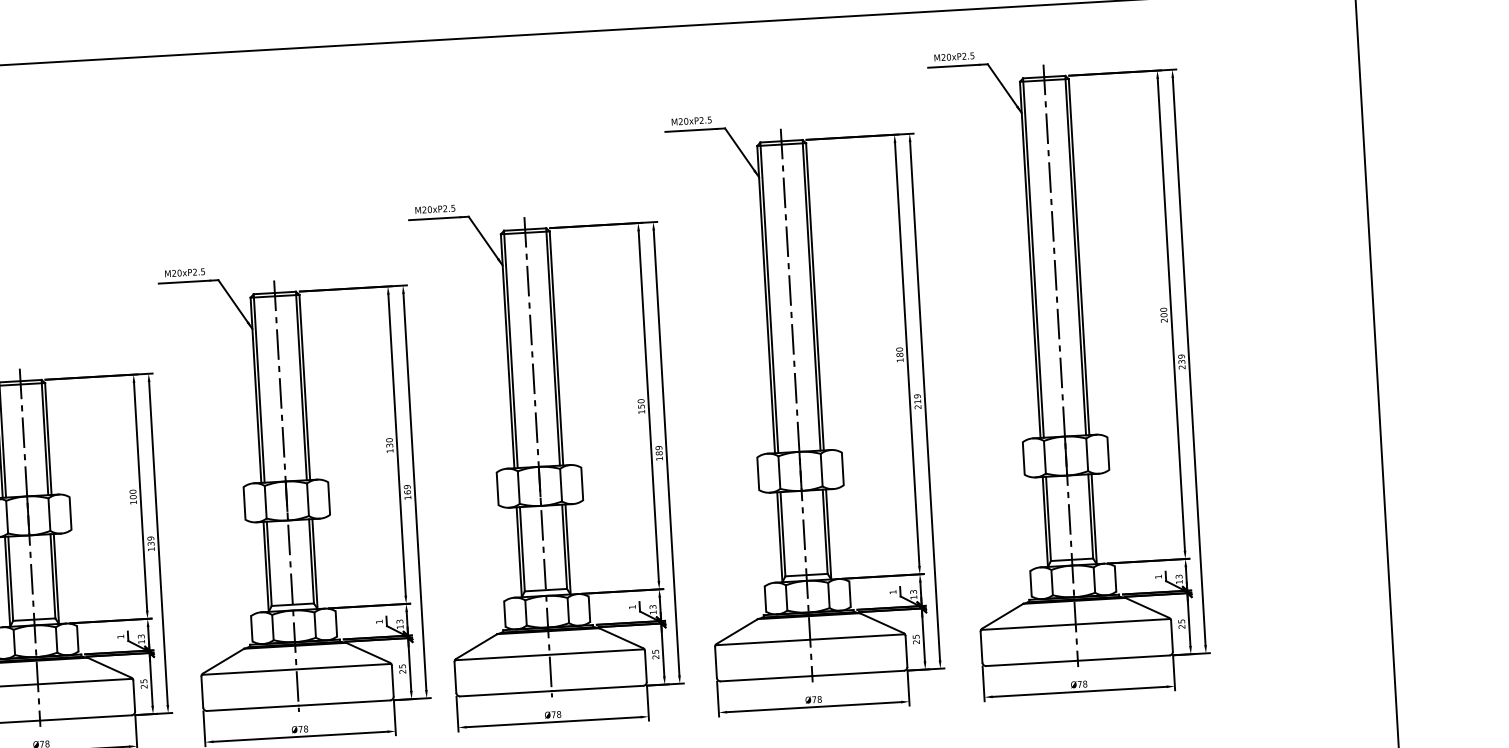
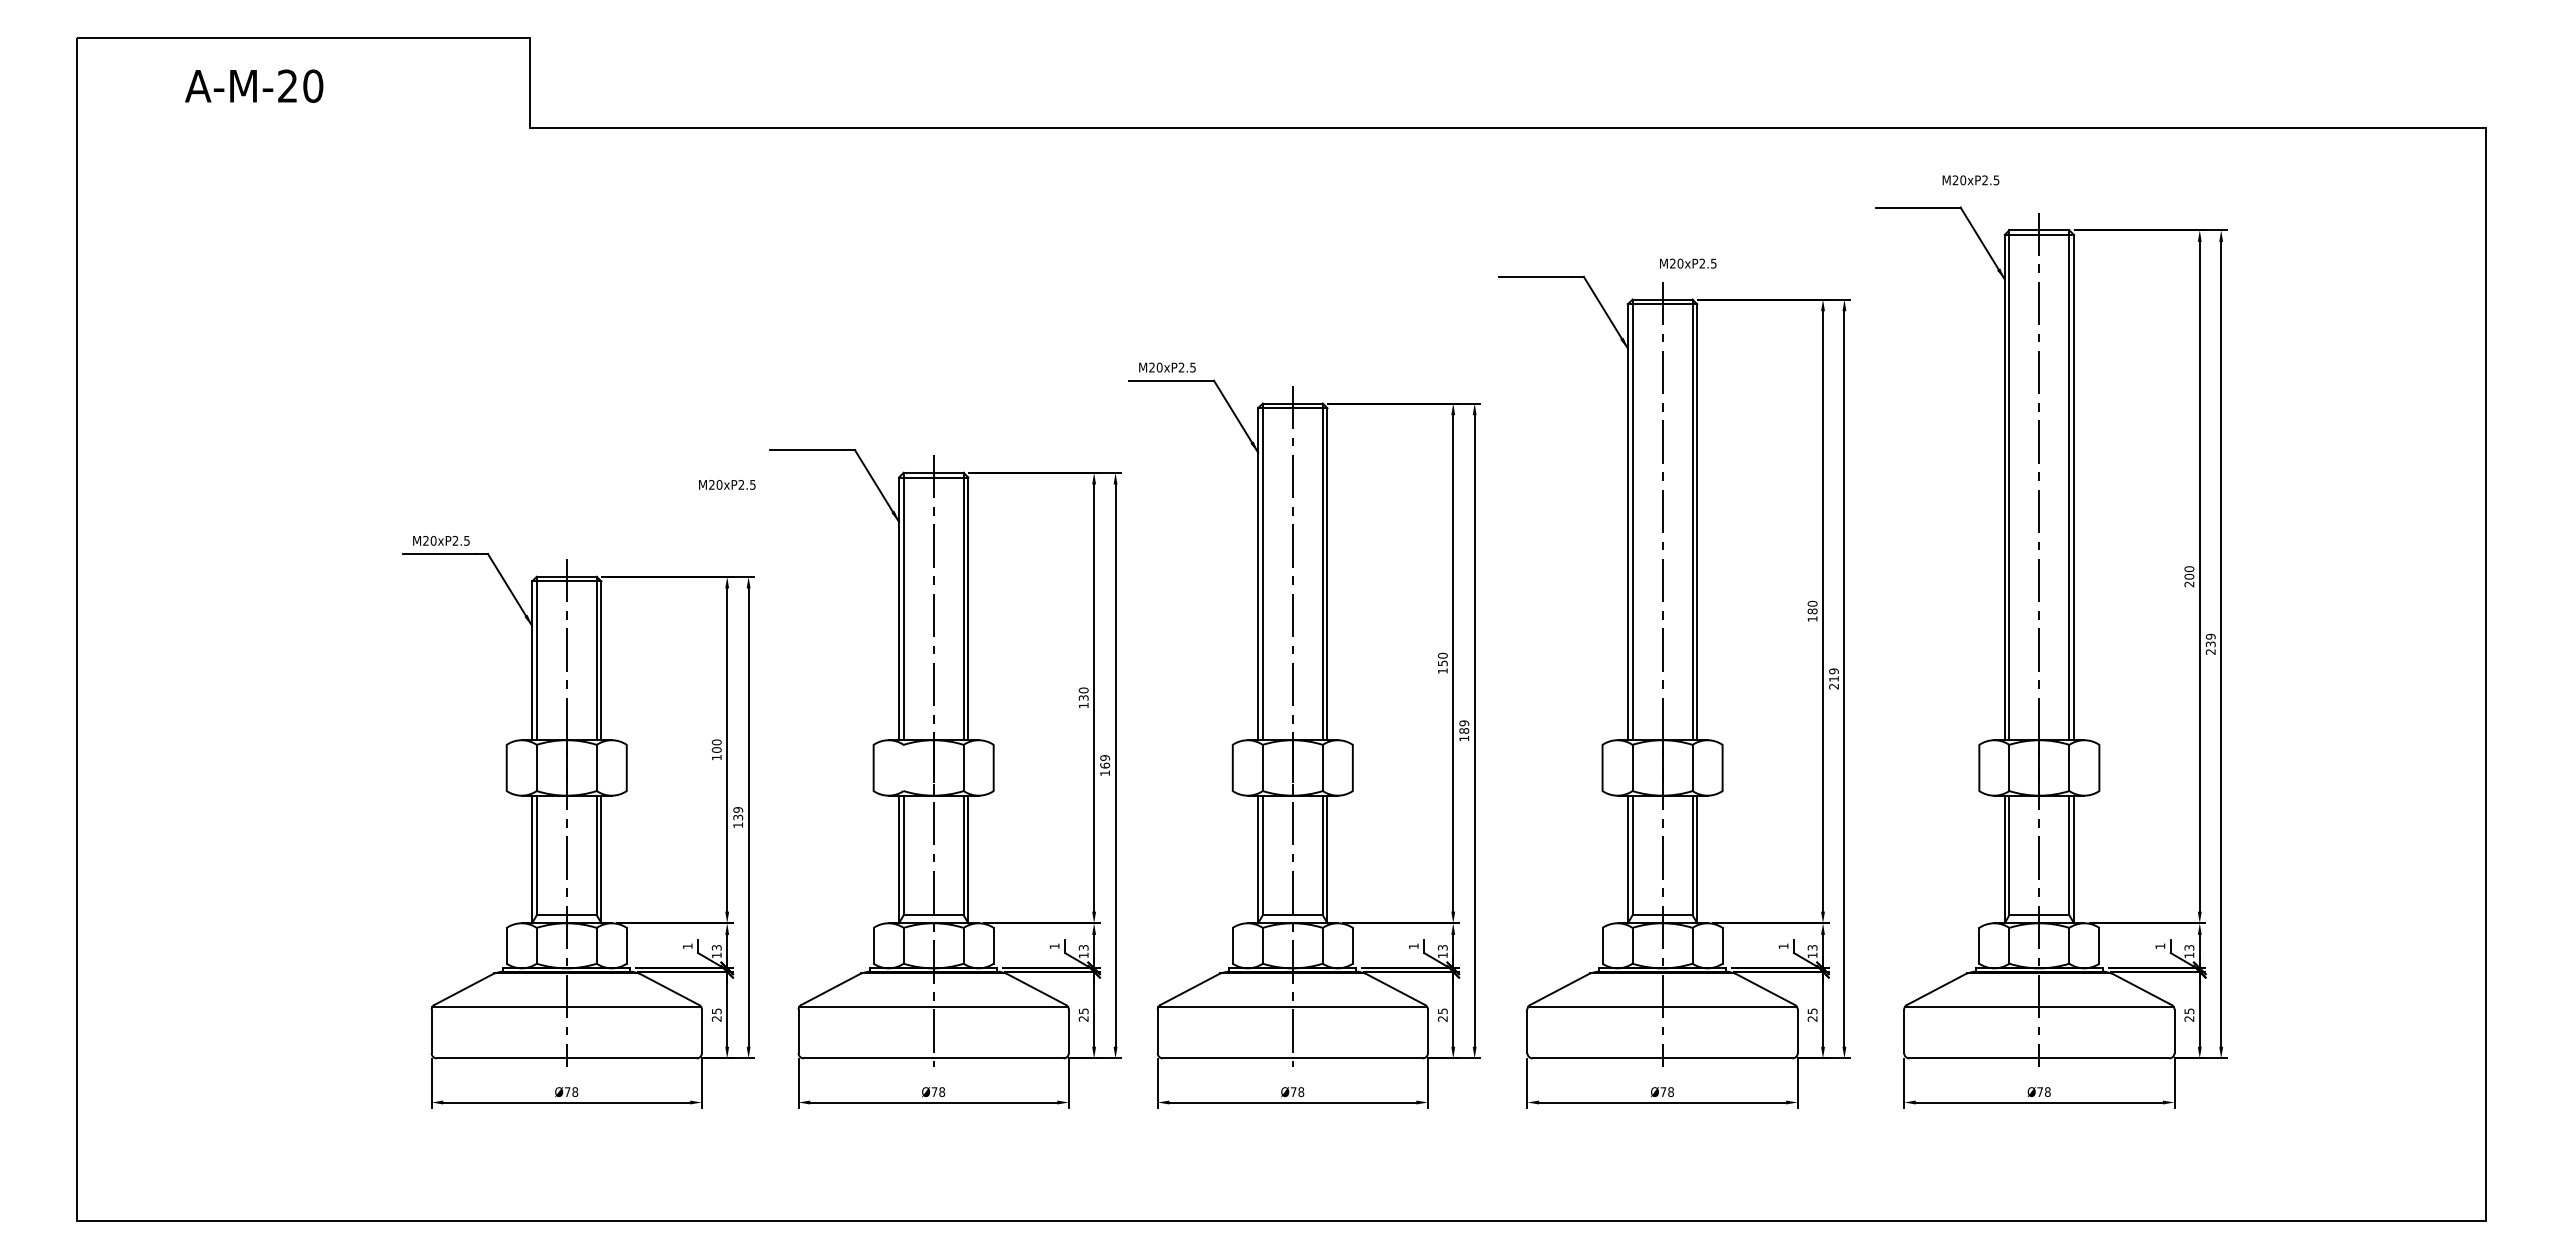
text: (954, 57) -> (1970, 180), moved
text: (691, 120) -> (1688, 263), moved
text: (185, 272) -> (727, 484), moved
line: (265, 501) -> (903, 767), removed

